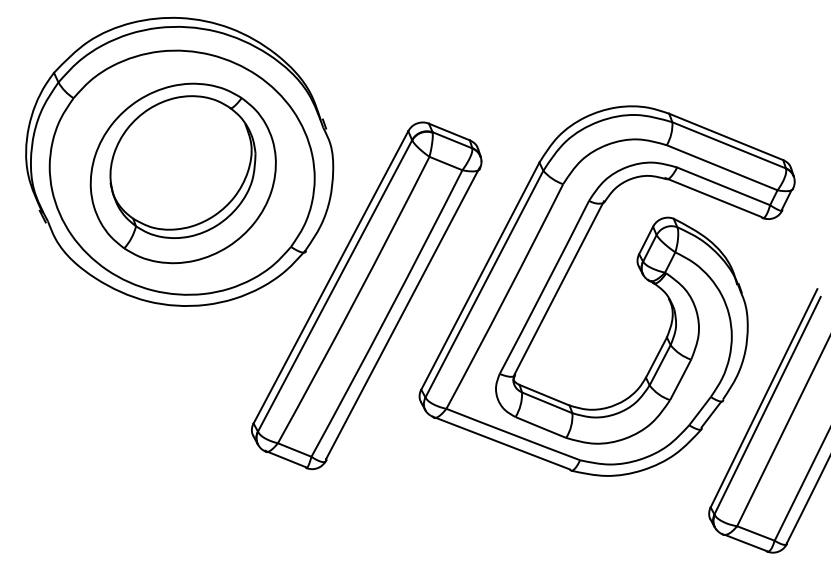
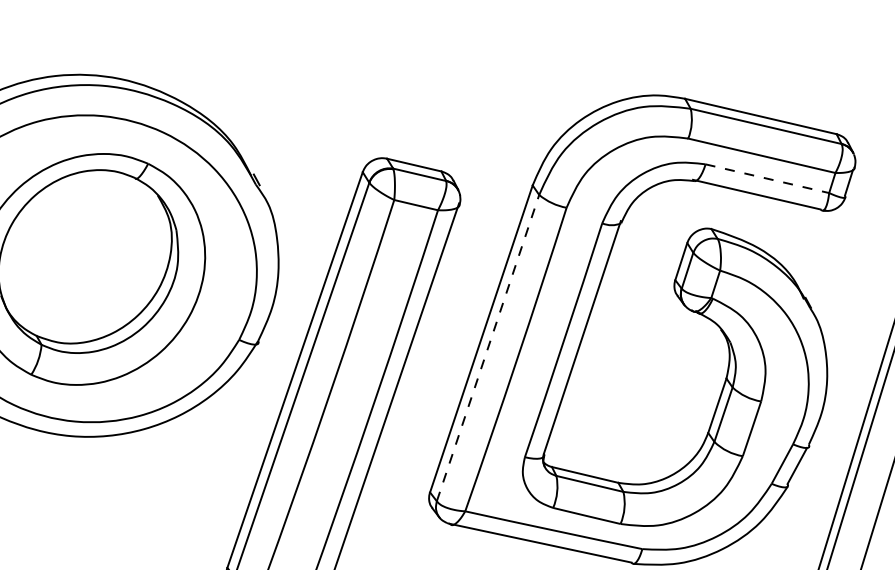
line: (724, 186) -> (768, 178), solid -> dashed
line: (484, 284) -> (488, 348), solid -> dashed

